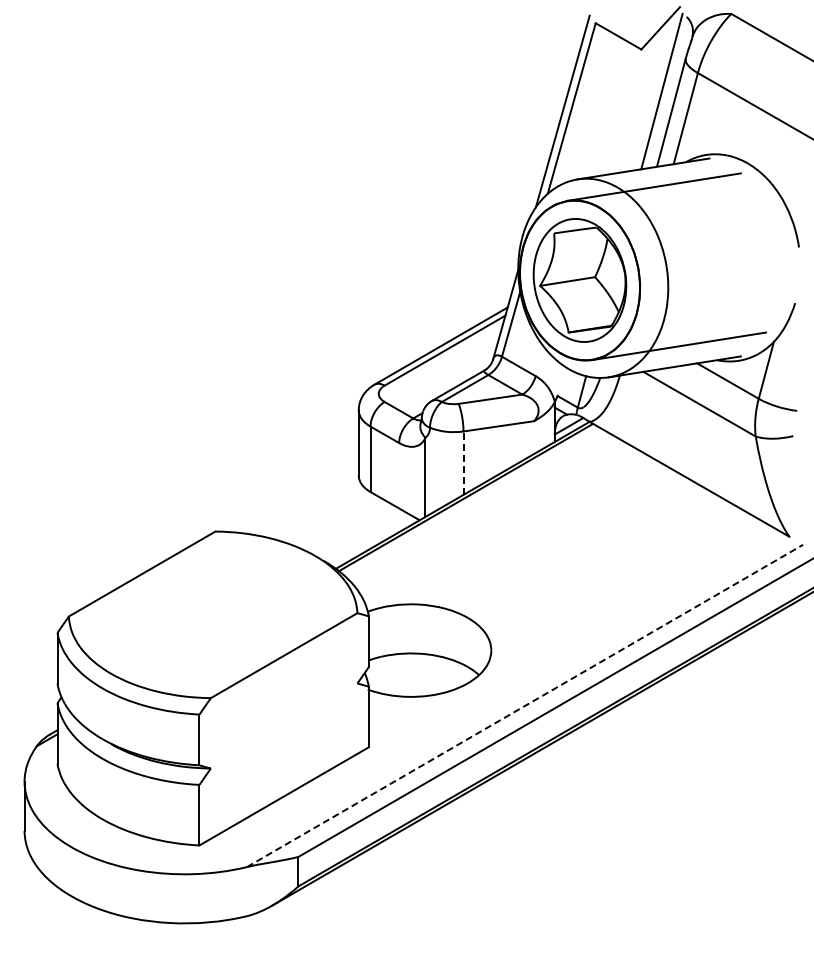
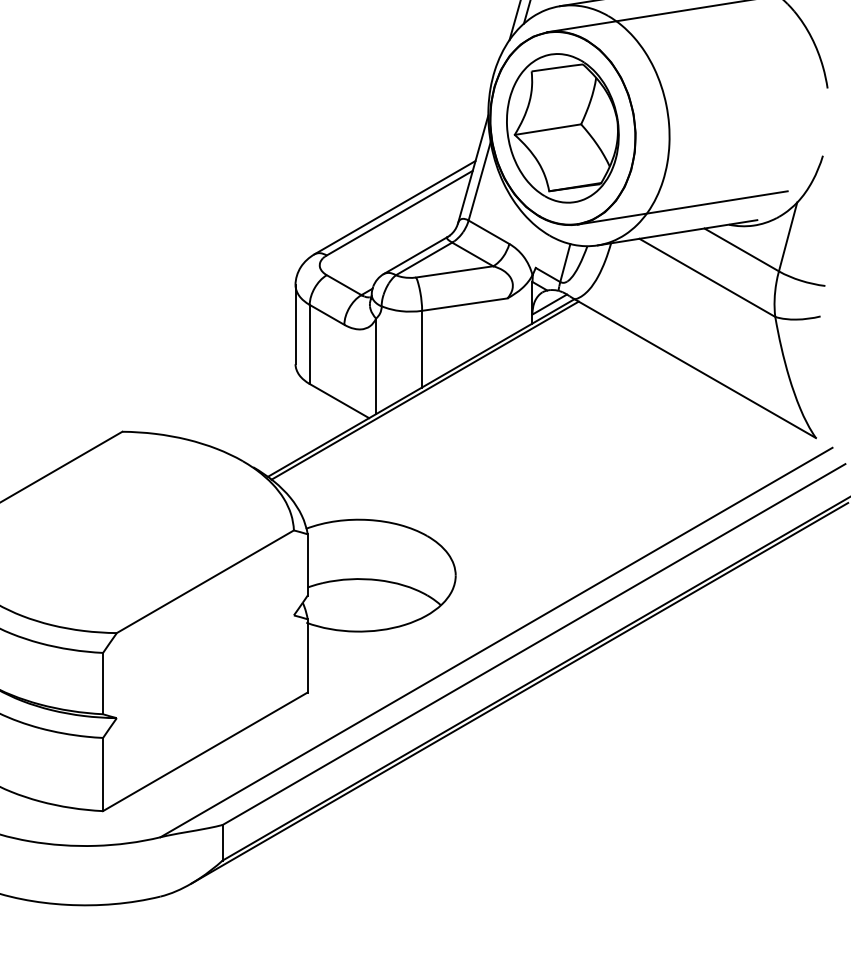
line: (463, 463) -> (422, 349), dashed -> solid
line: (525, 705) -> (497, 641), dashed -> solid

